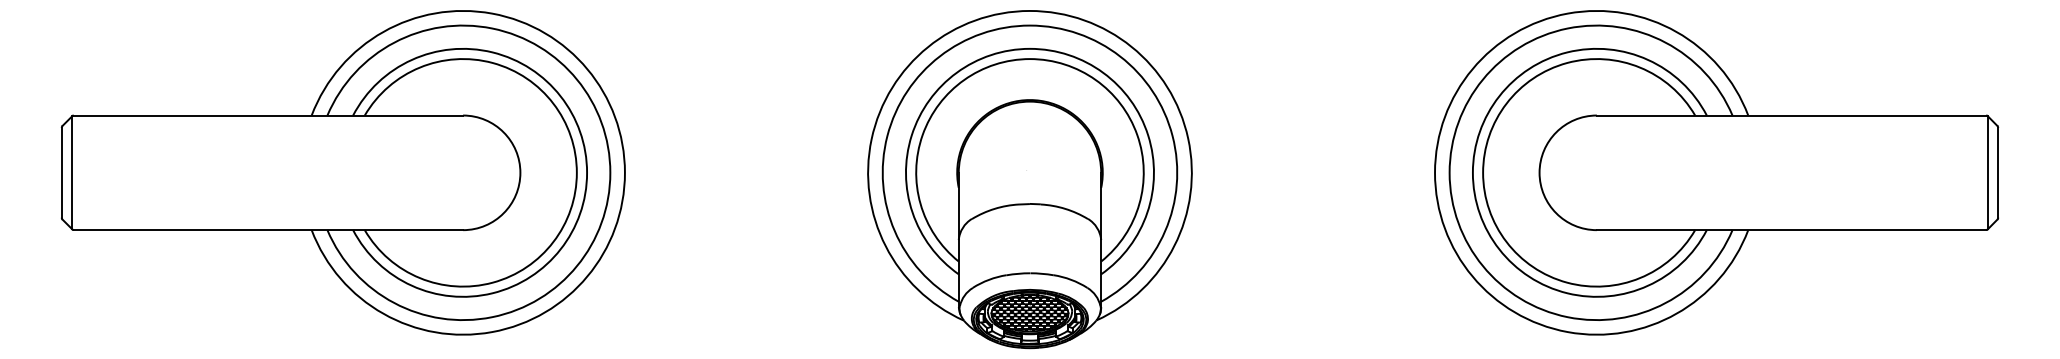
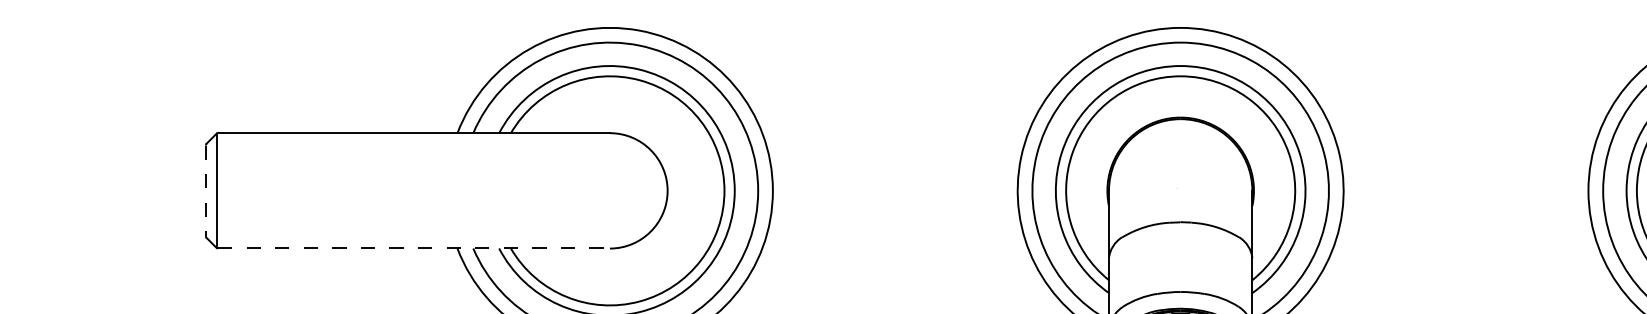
line: (61, 172) -> (205, 190), solid -> dashed
line: (268, 230) -> (414, 248), solid -> dashed

